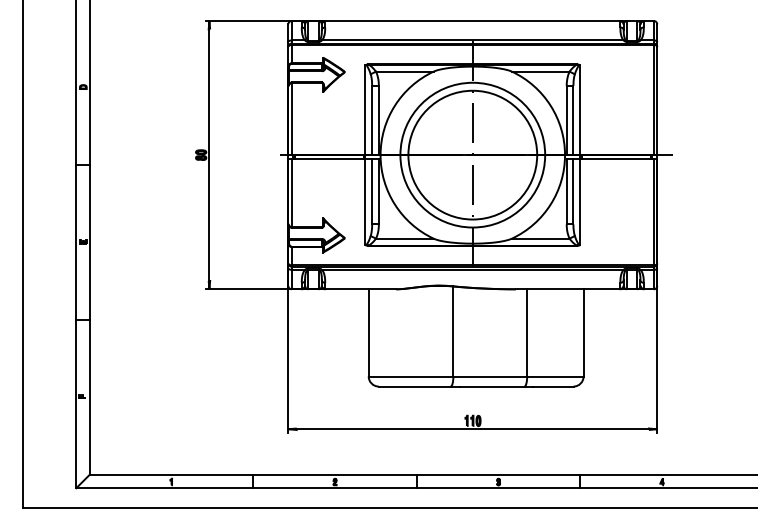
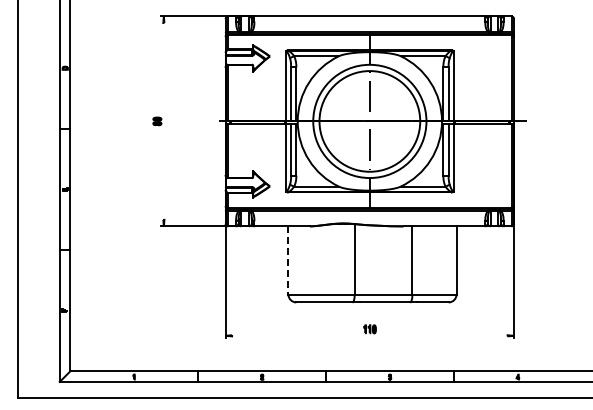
line: (208, 155) -> (163, 121), removed
line: (368, 332) -> (288, 260), solid -> dashed
line: (472, 428) -> (369, 335), removed

